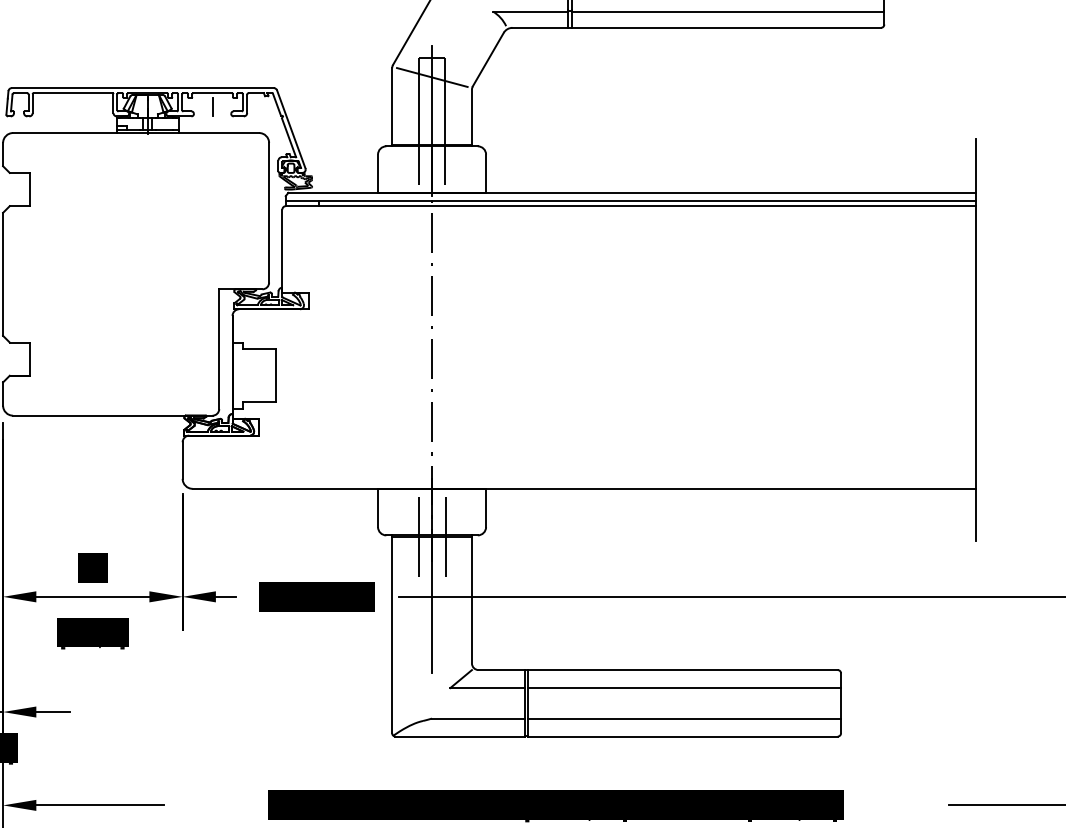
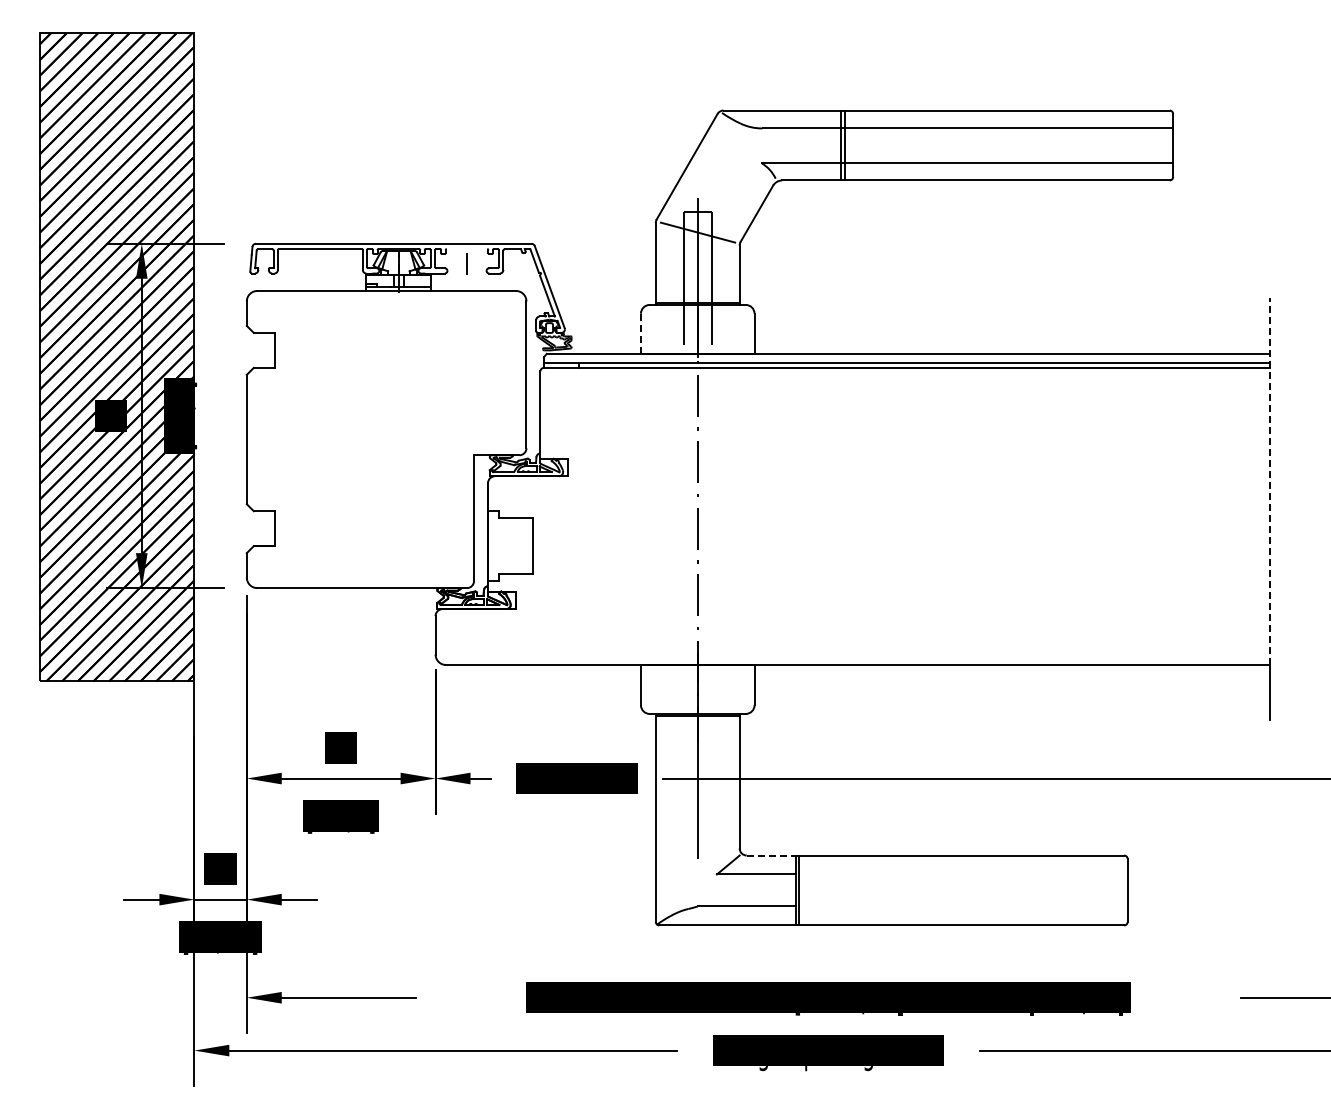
line: (212, 93) -> (466, 249), removed
line: (377, 173) -> (640, 333), solid -> dashed
line: (976, 314) -> (1270, 481), solid -> dashed
line: (418, 536) -> (683, 715), removed
line: (445, 536) -> (711, 715), removed
line: (502, 670) -> (771, 855), solid -> dashed
line: (684, 688) -> (963, 874), removed
line: (684, 718) -> (963, 906), removed

